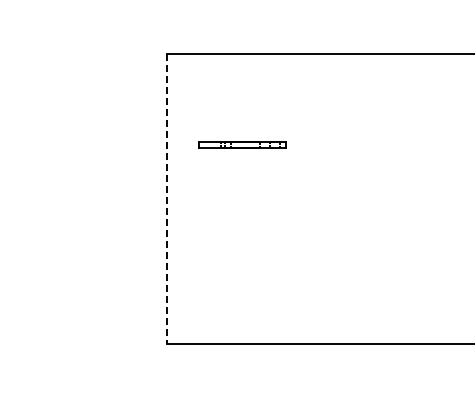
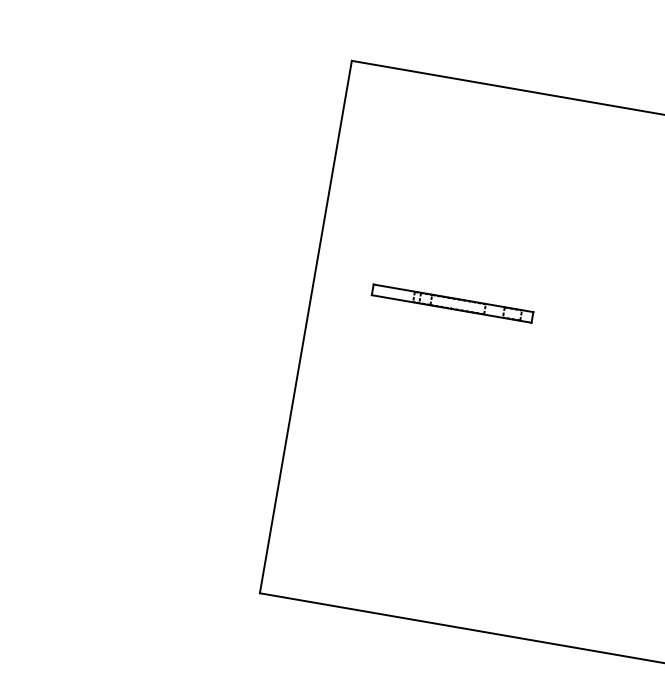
part: (242, 144) -> (453, 302), moved
line: (166, 199) -> (305, 327), dashed -> solid

